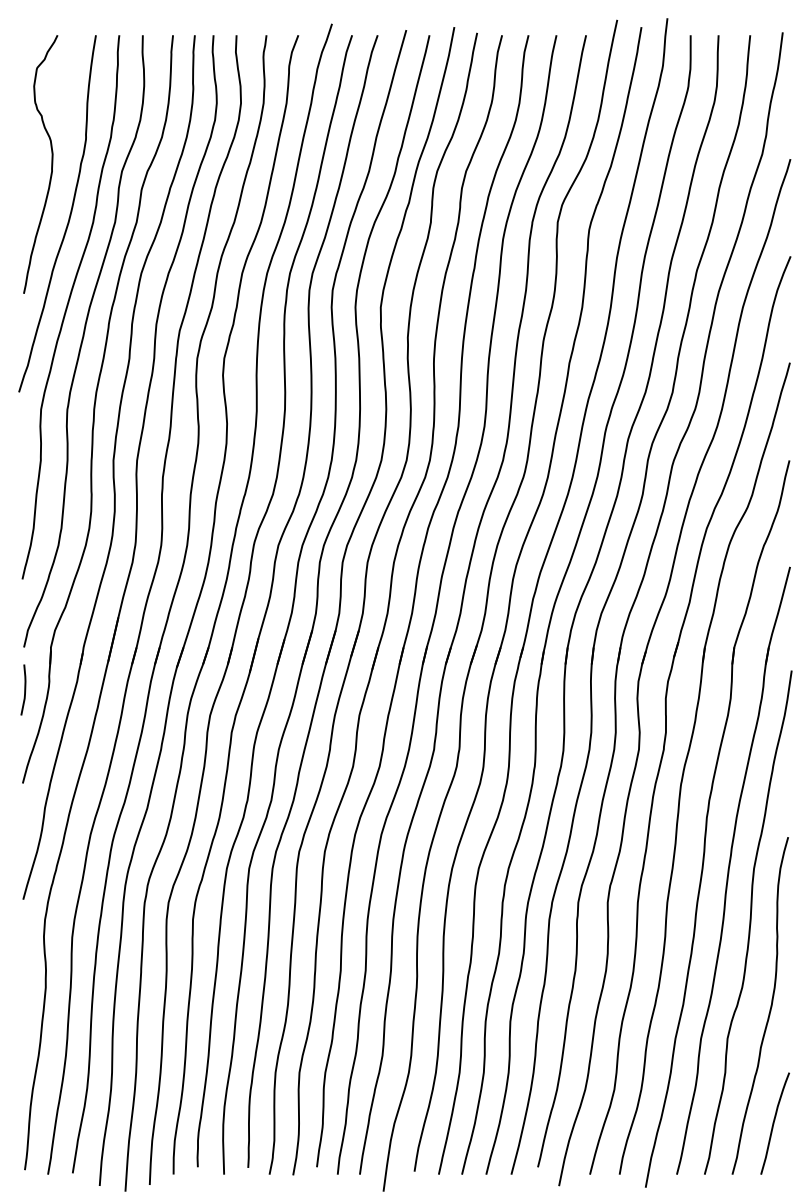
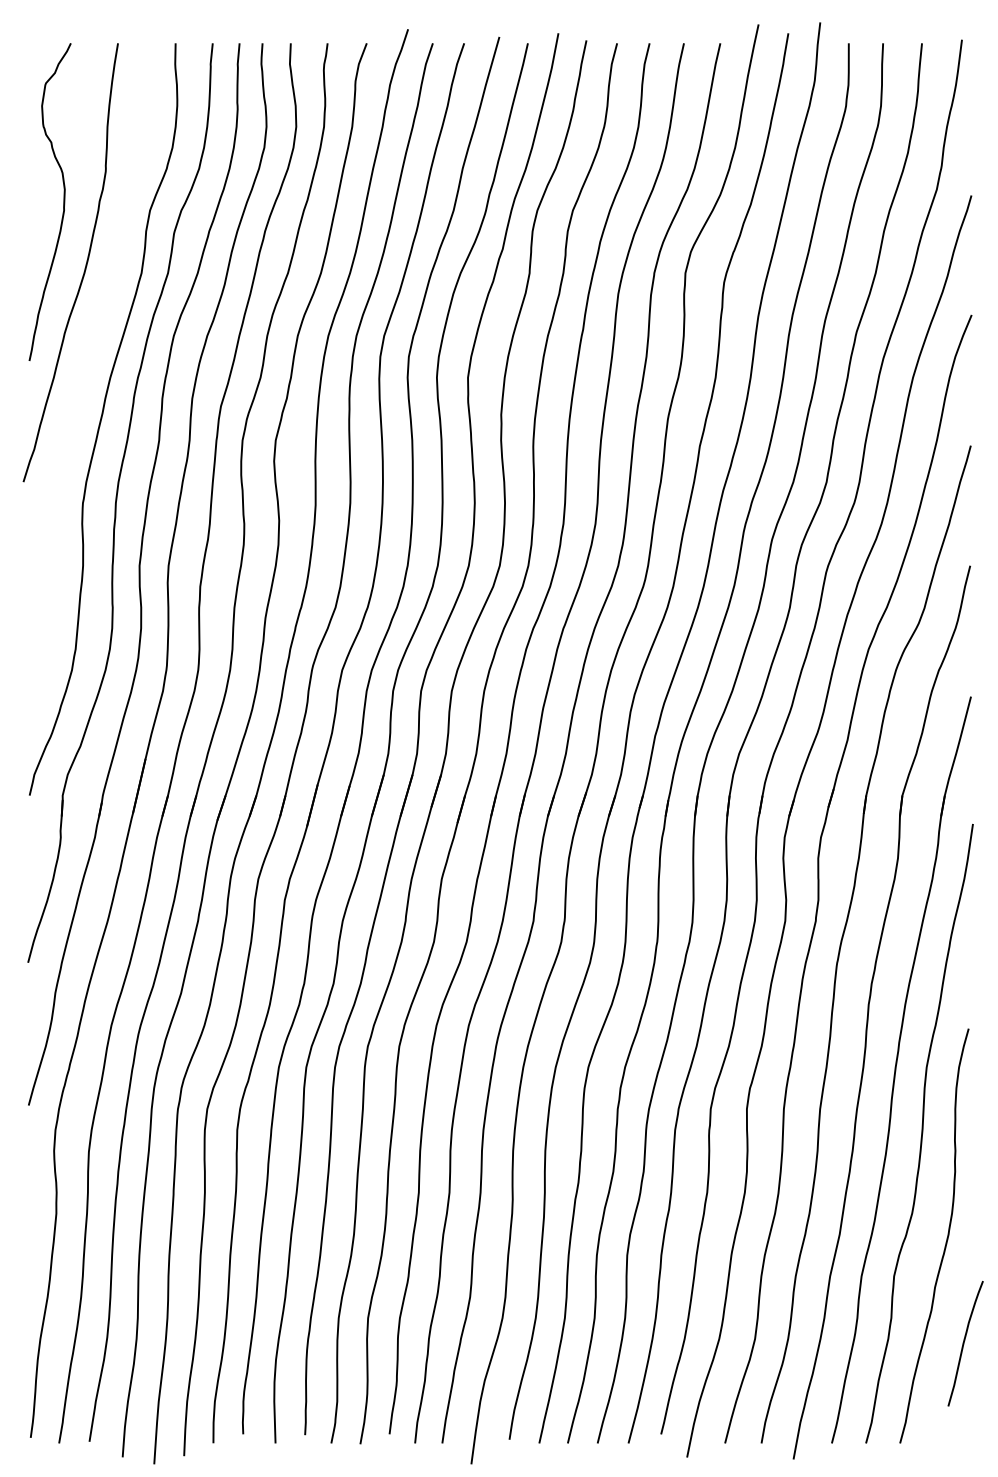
curve: (67, 307) -> (83, 377), removed
curve: (24, 689) -> (30, 847), removed
curve: (774, 1123) -> (964, 1343), moved

